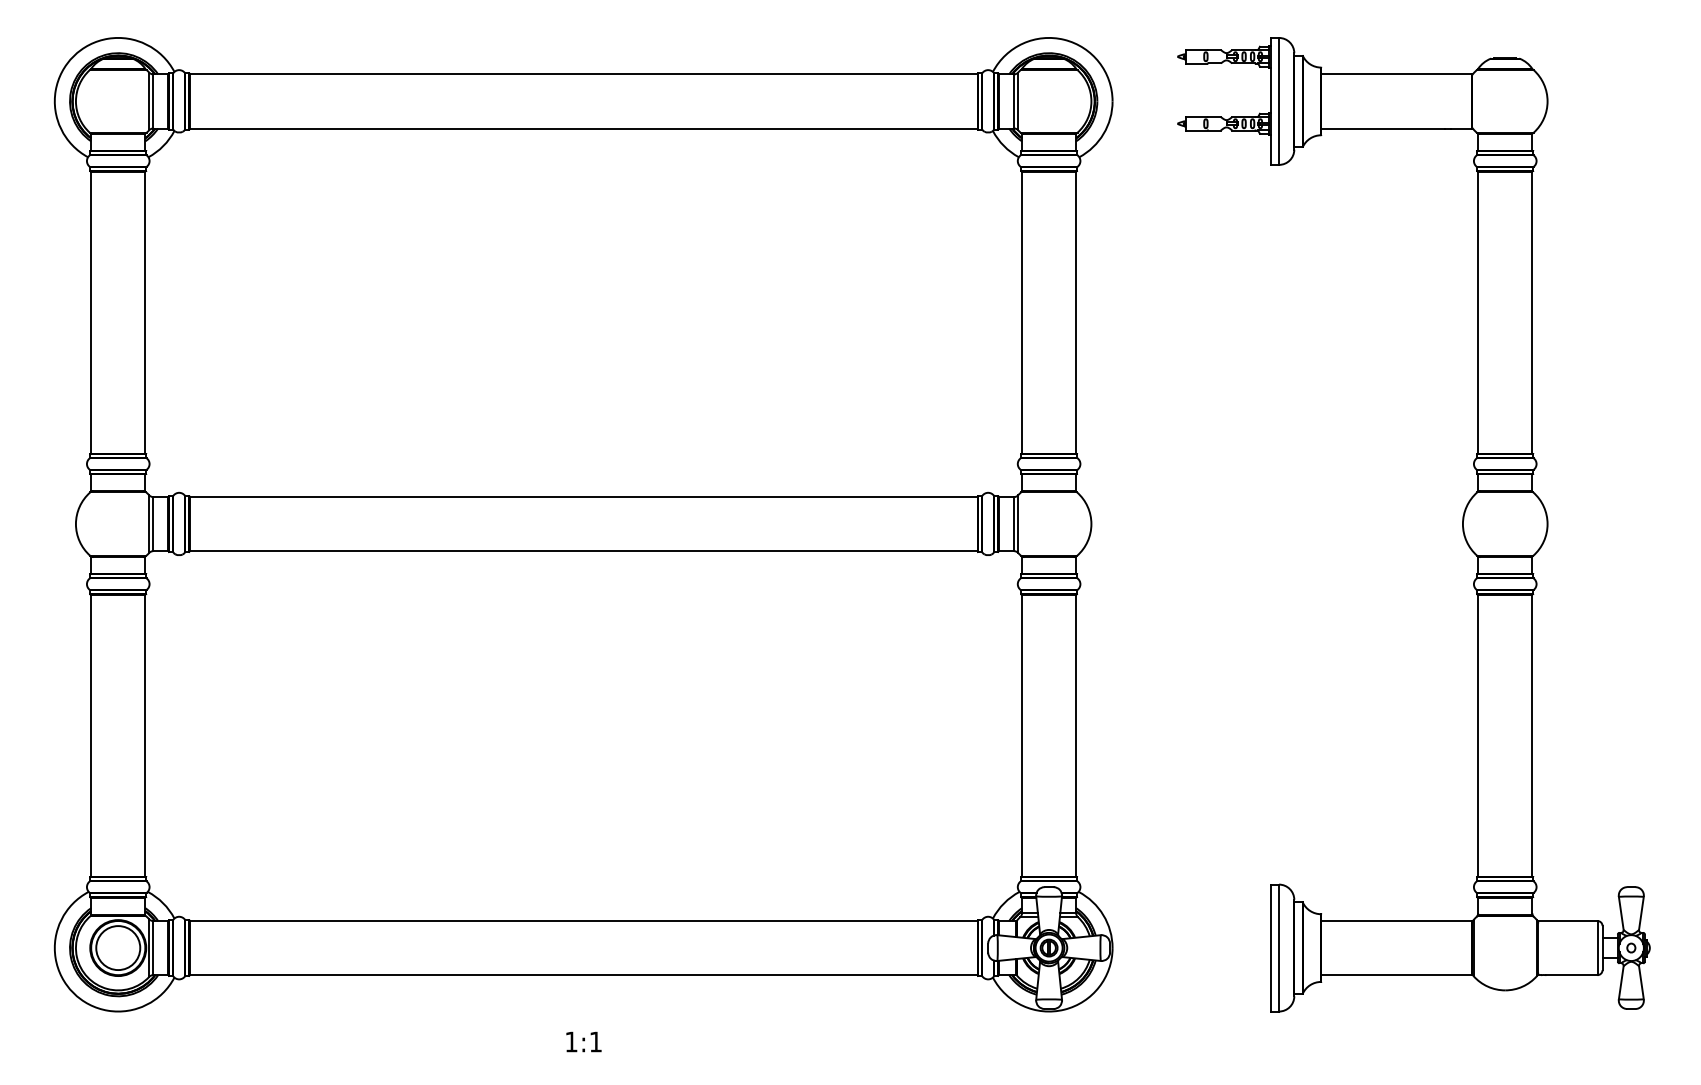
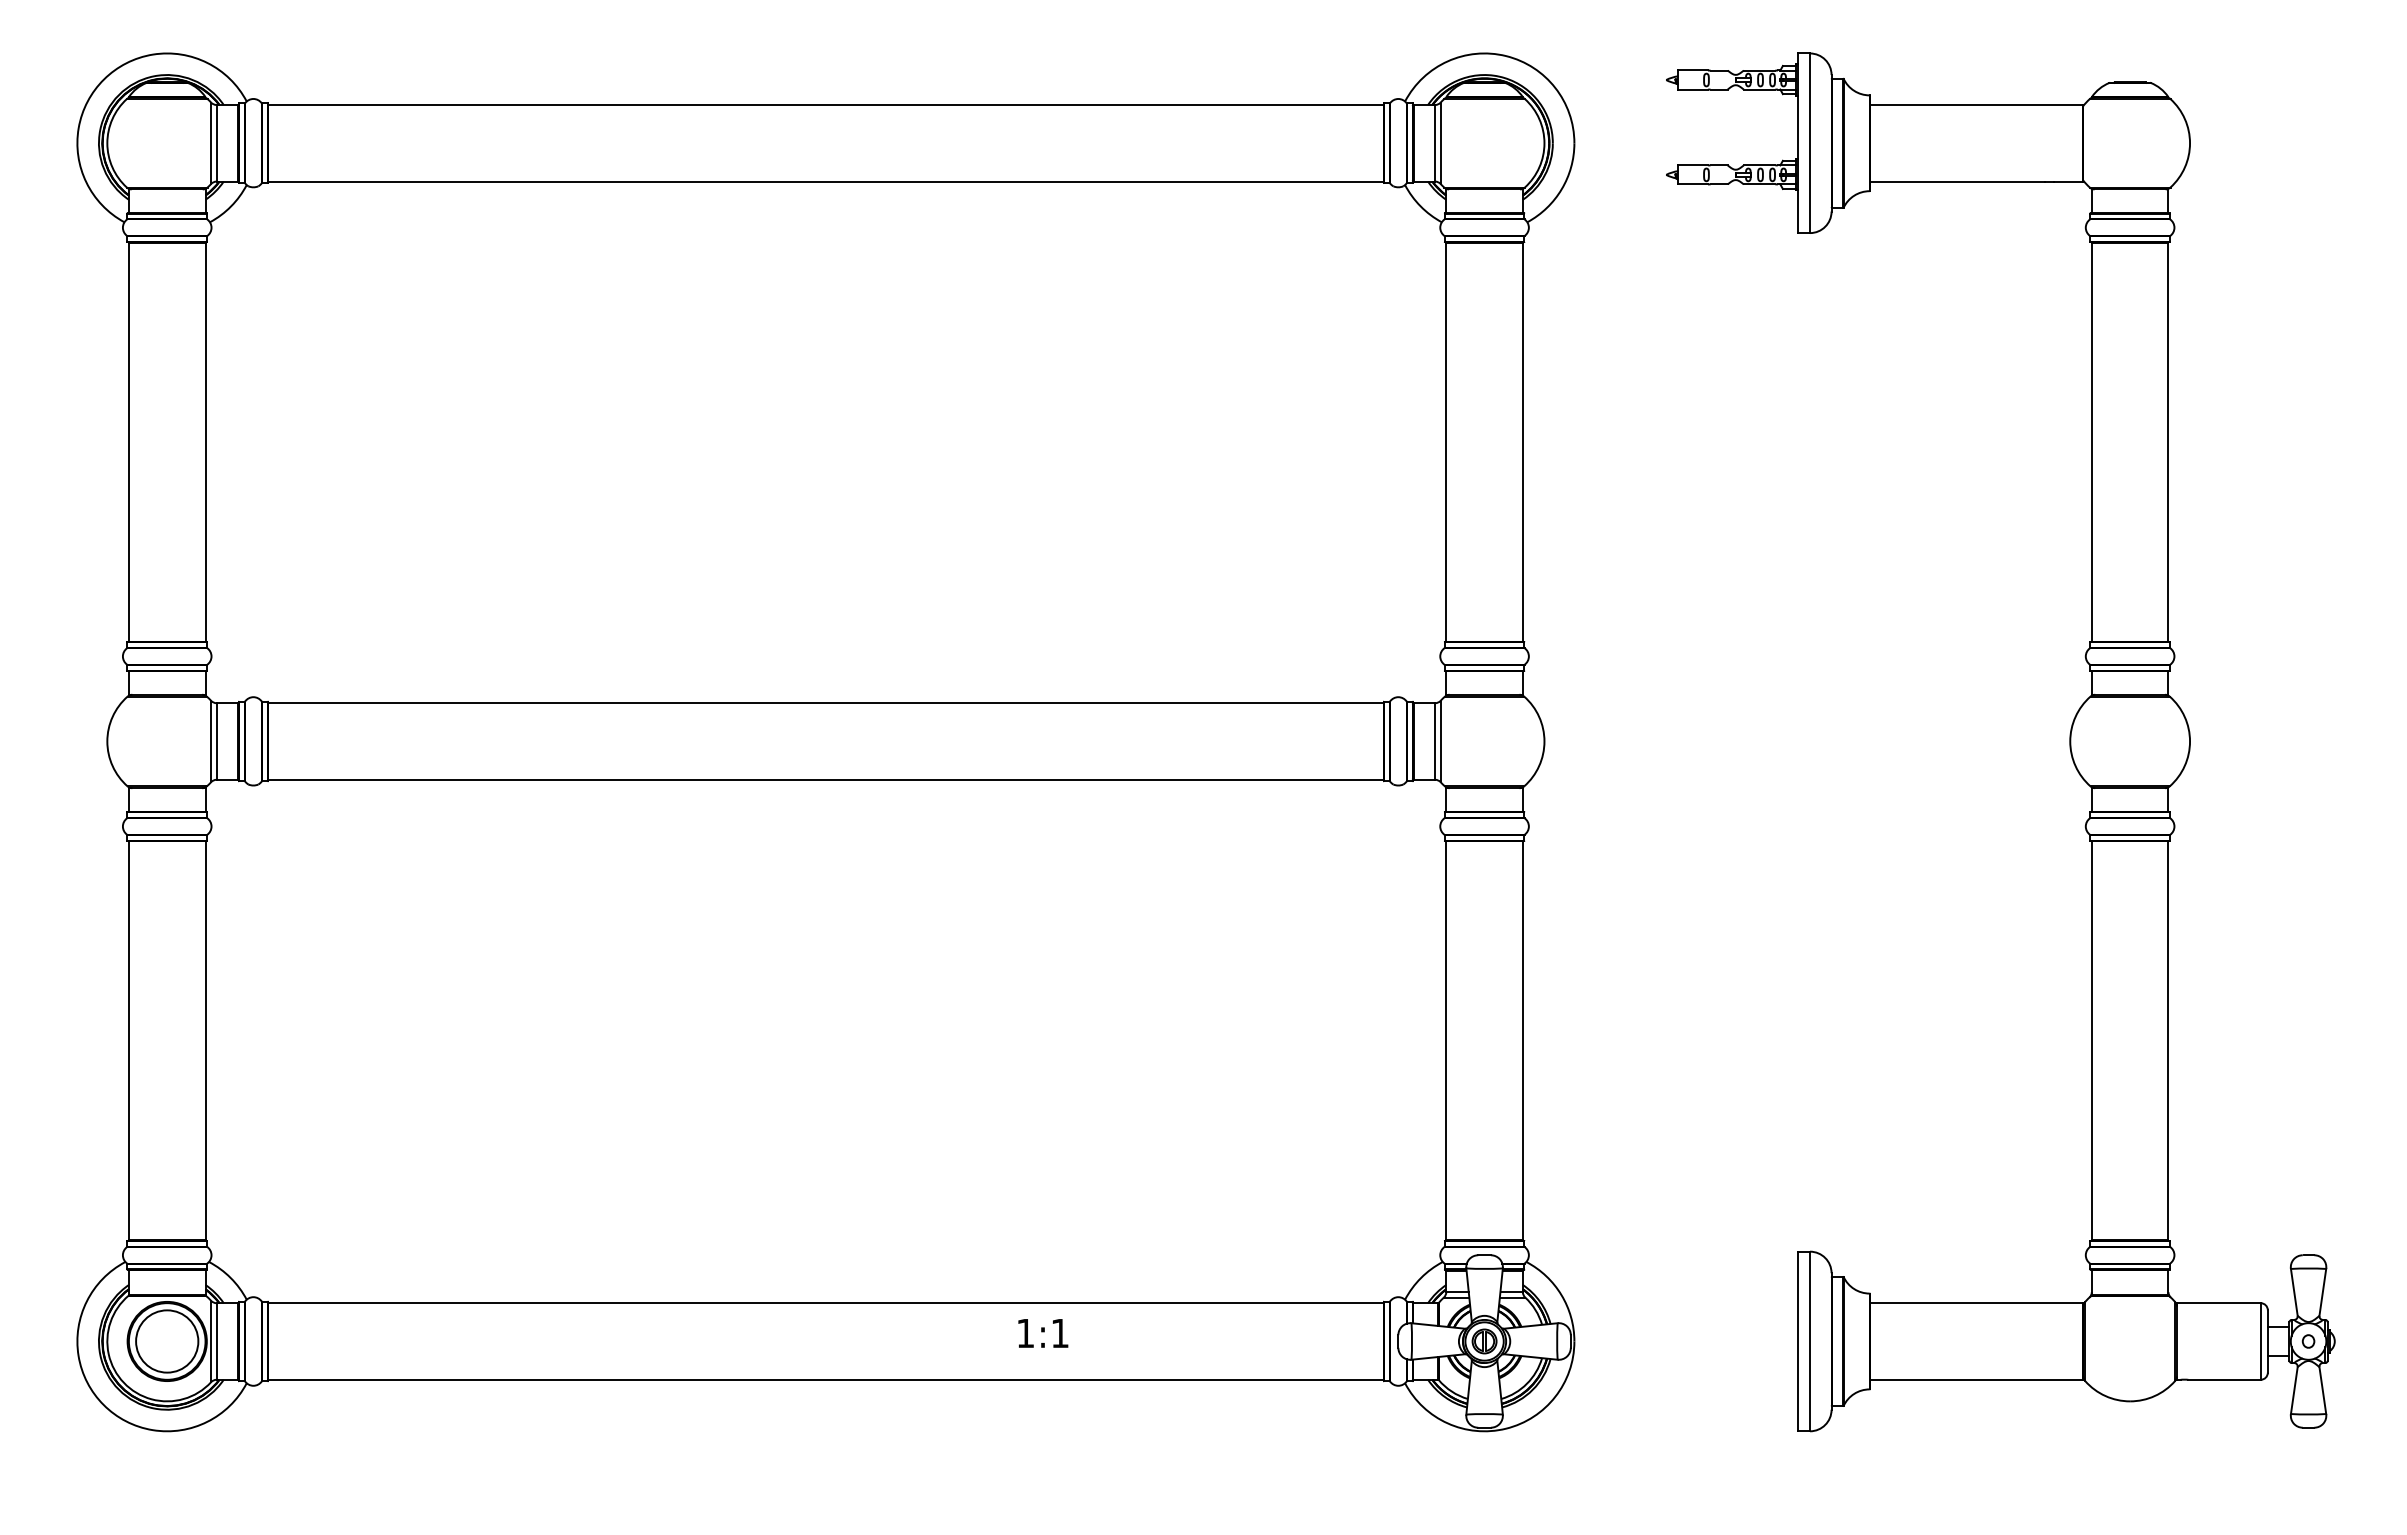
text: (584, 1042) -> (1043, 1333), moved

